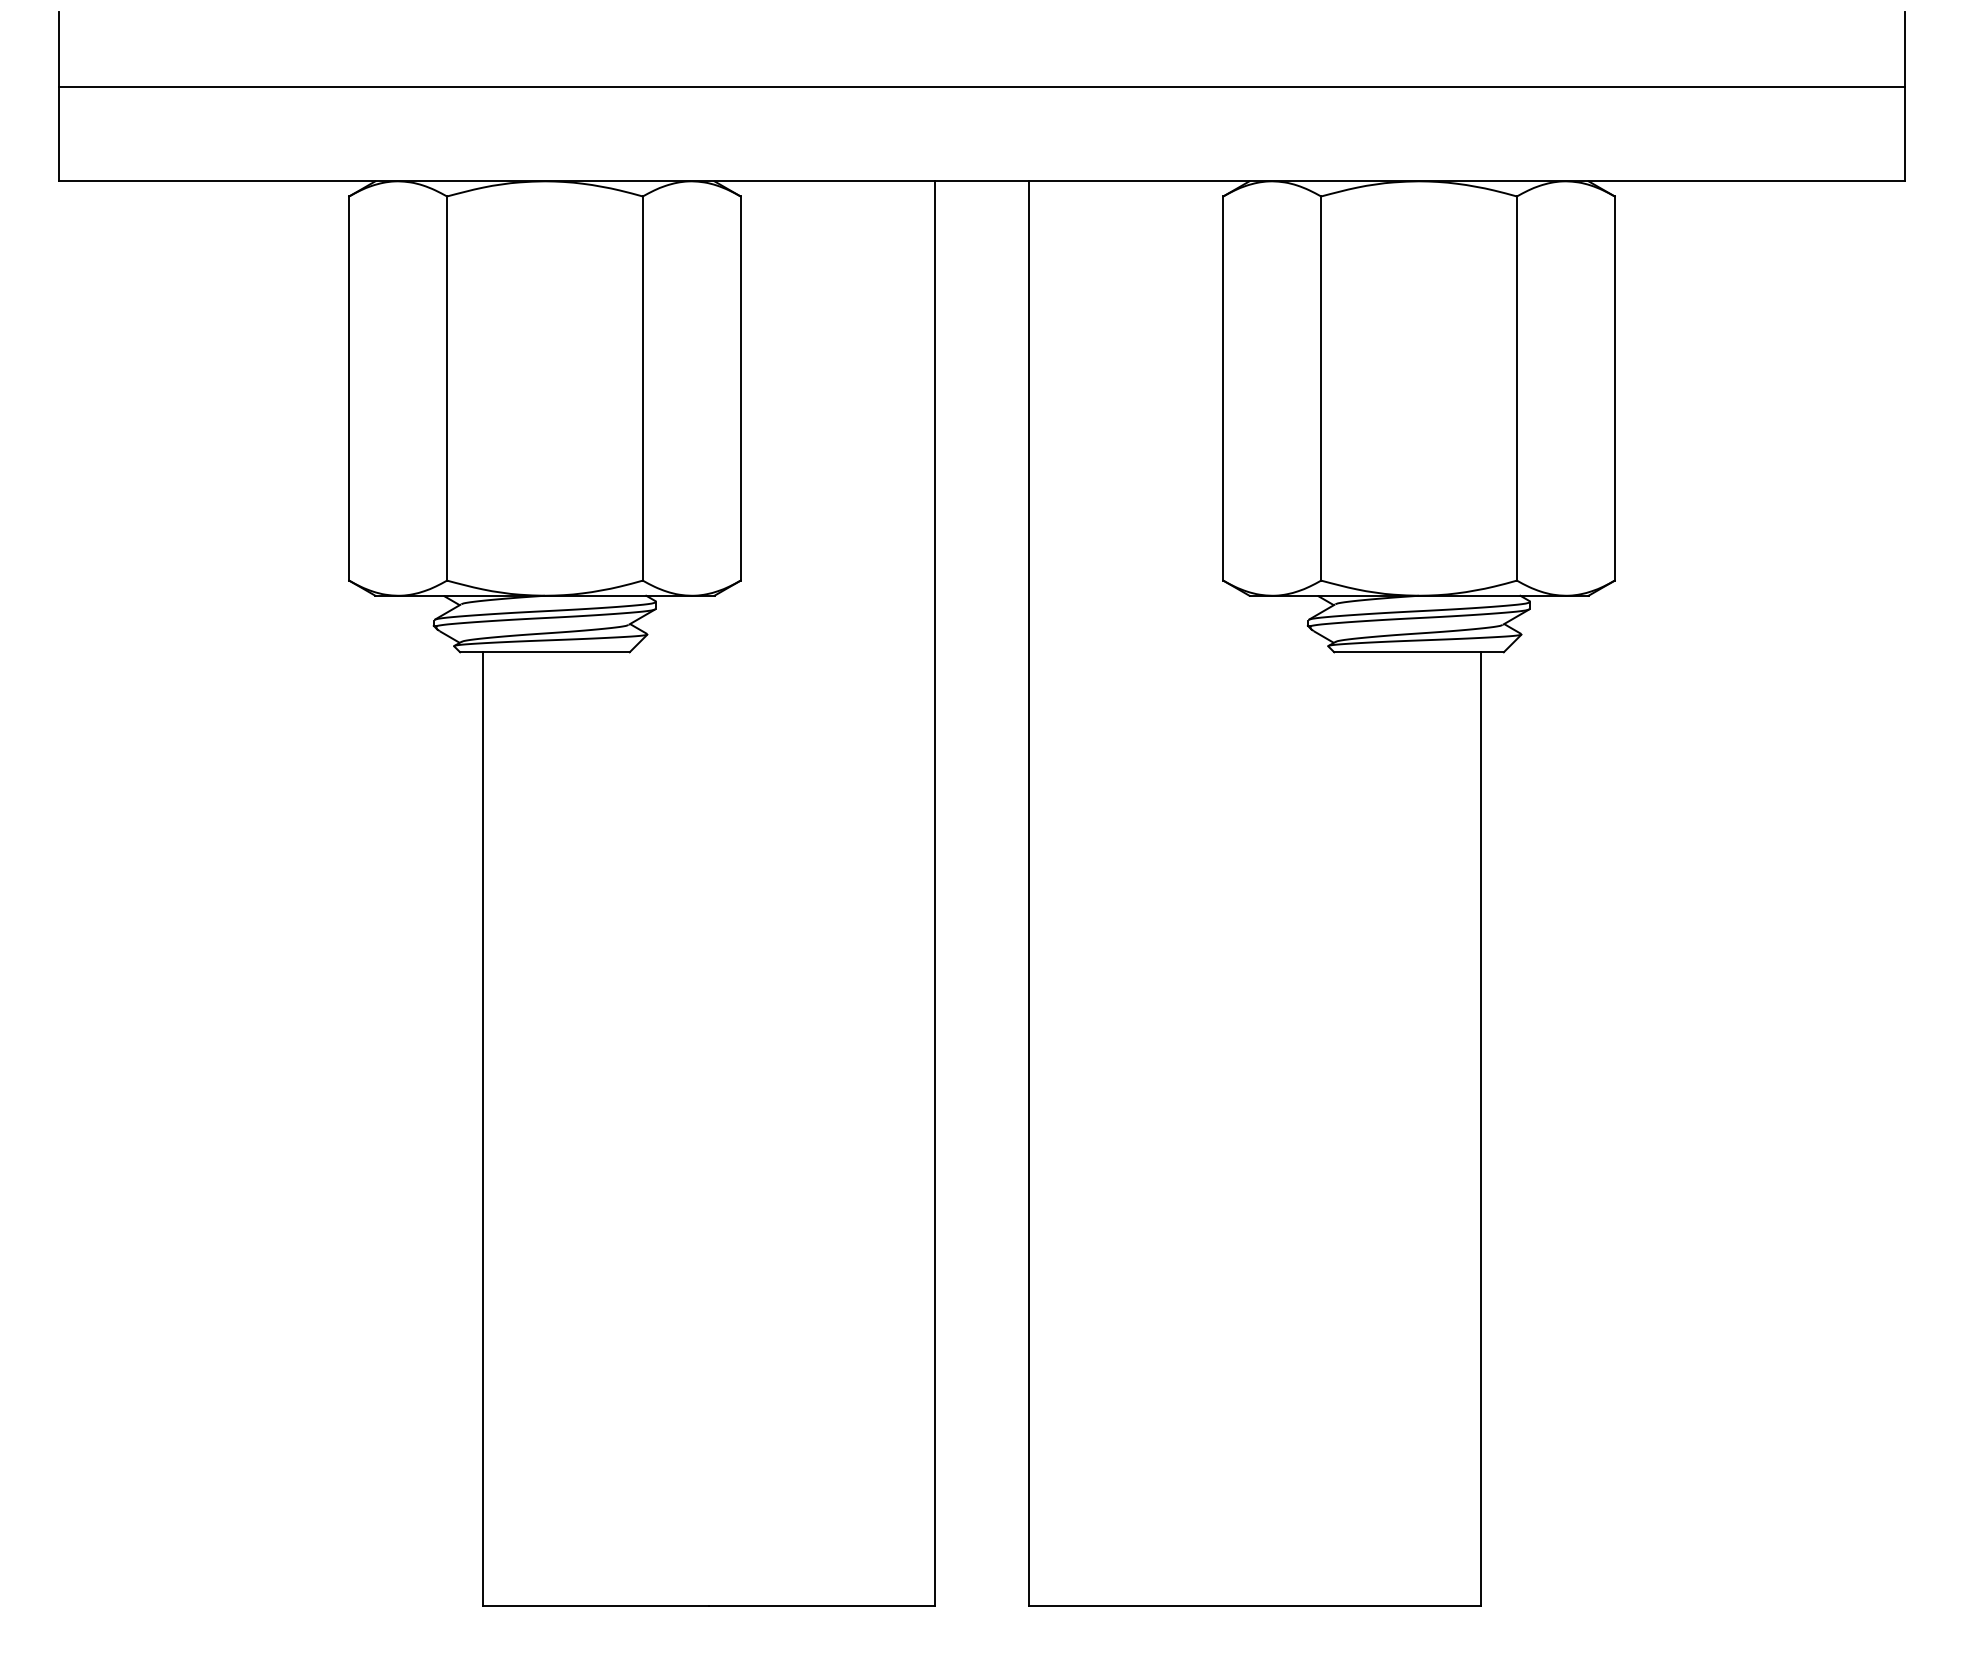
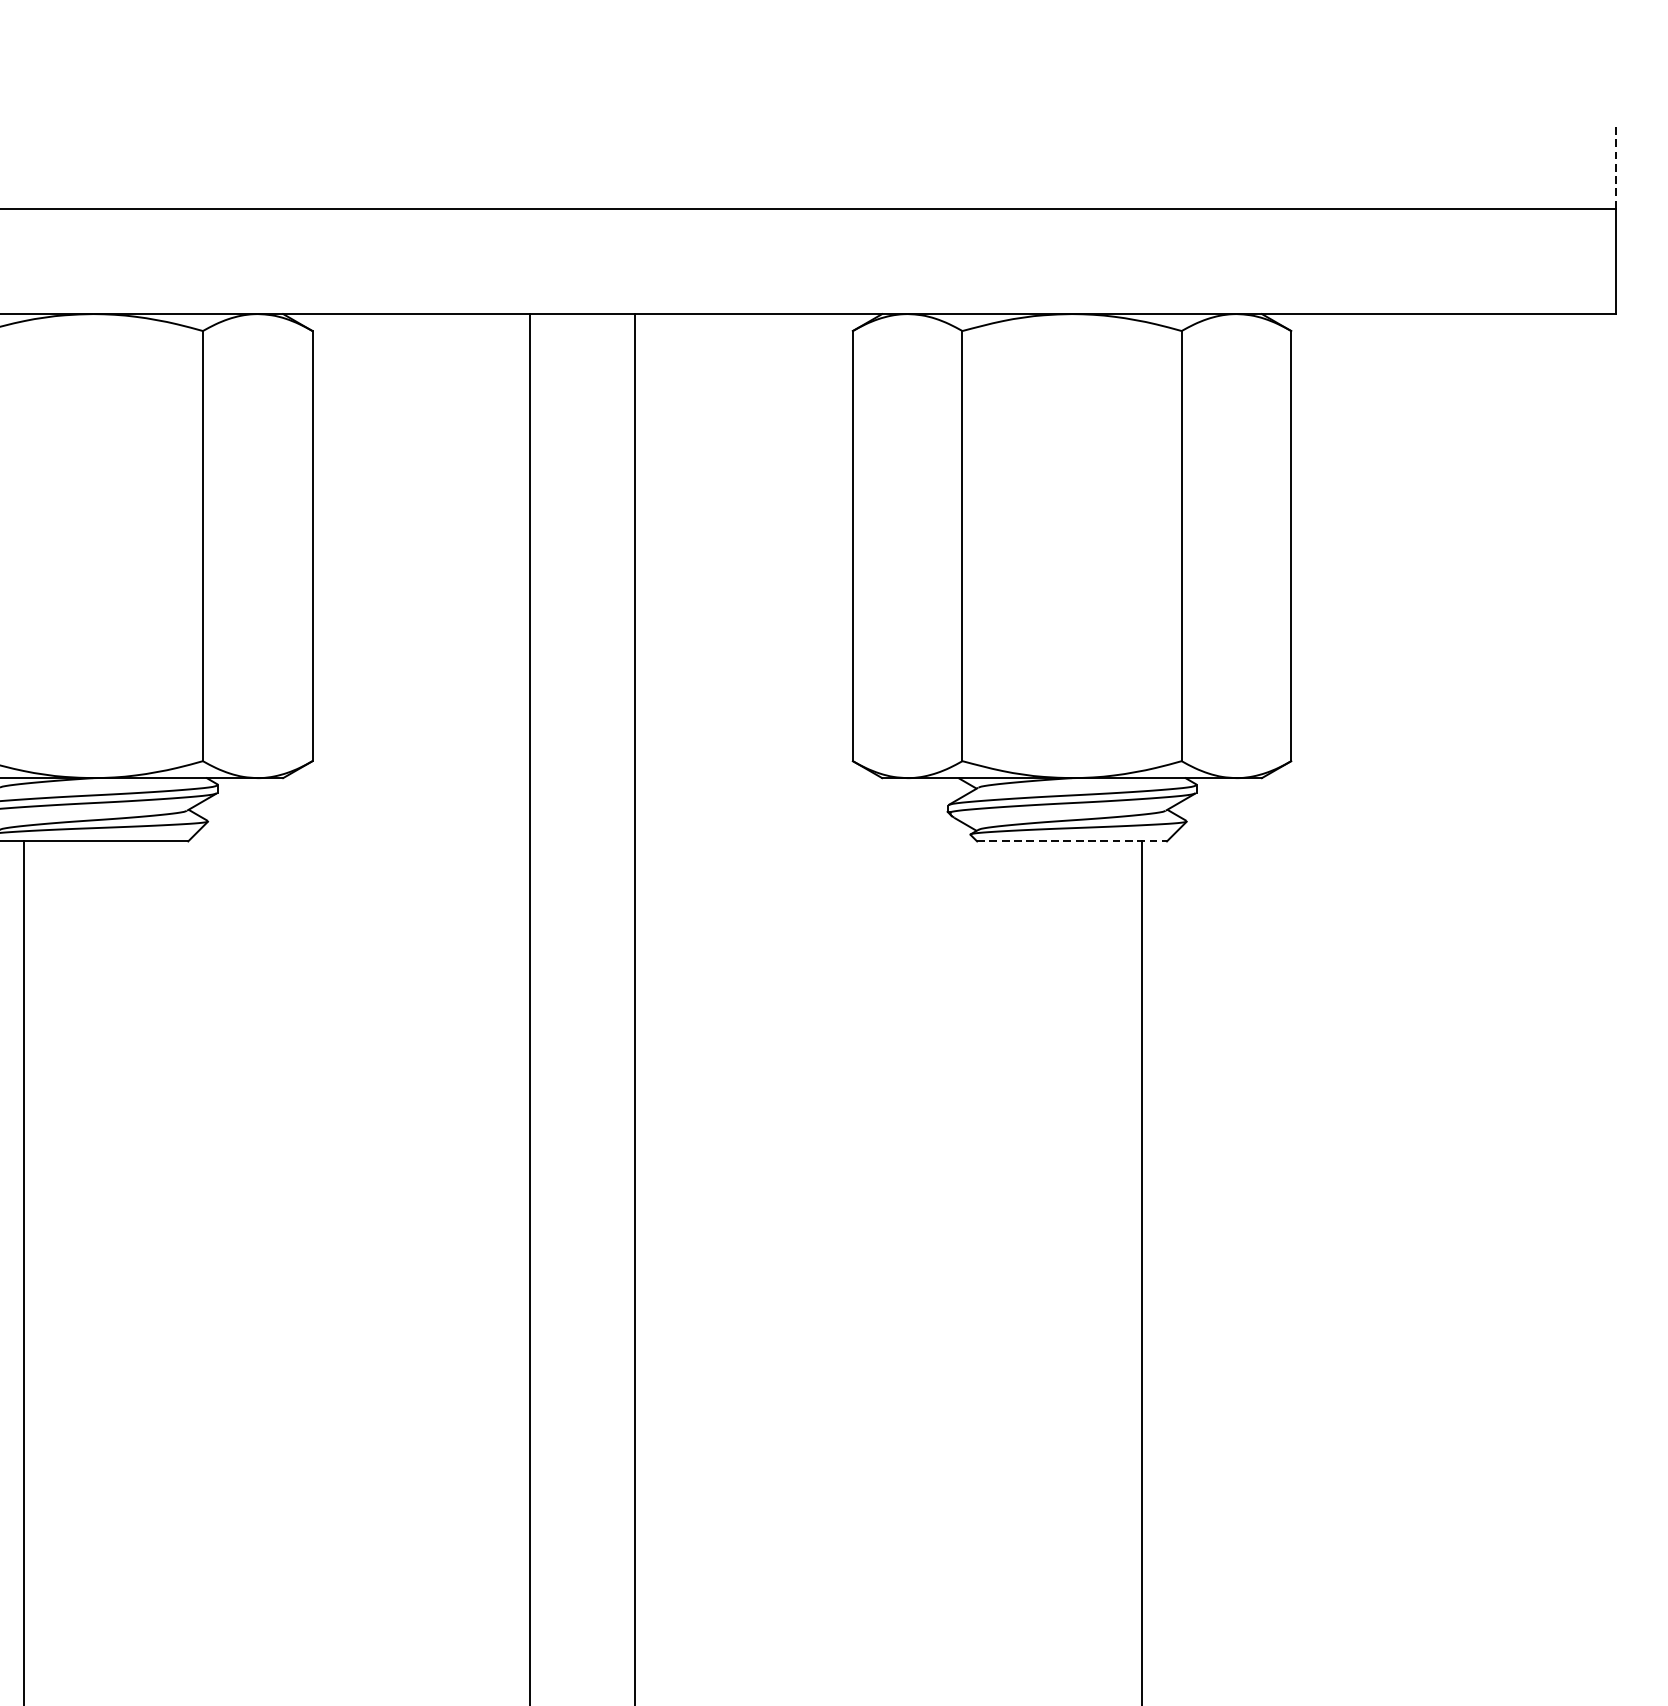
line: (1905, 49) -> (1616, 166), solid -> dashed
line: (1419, 652) -> (1072, 841), solid -> dashed

